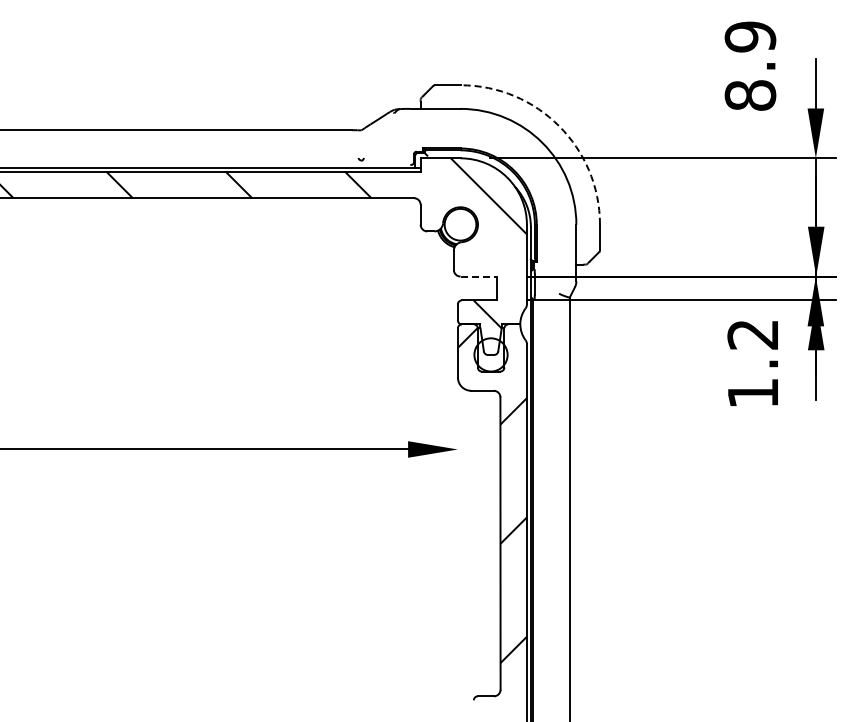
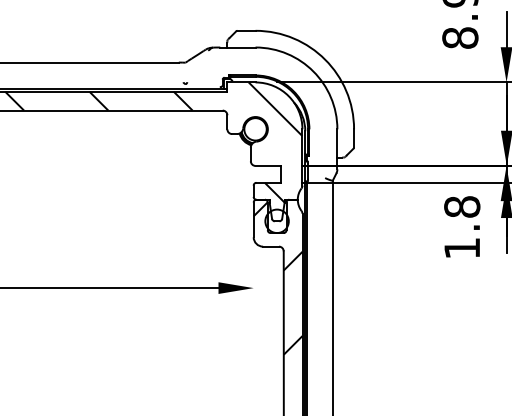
arc: (559, 126) -> (325, 59), dashed -> solid
line: (479, 276) -> (268, 165), dashed -> solid
text: (752, 334) -> (461, 206), 1.2 -> 1.8

